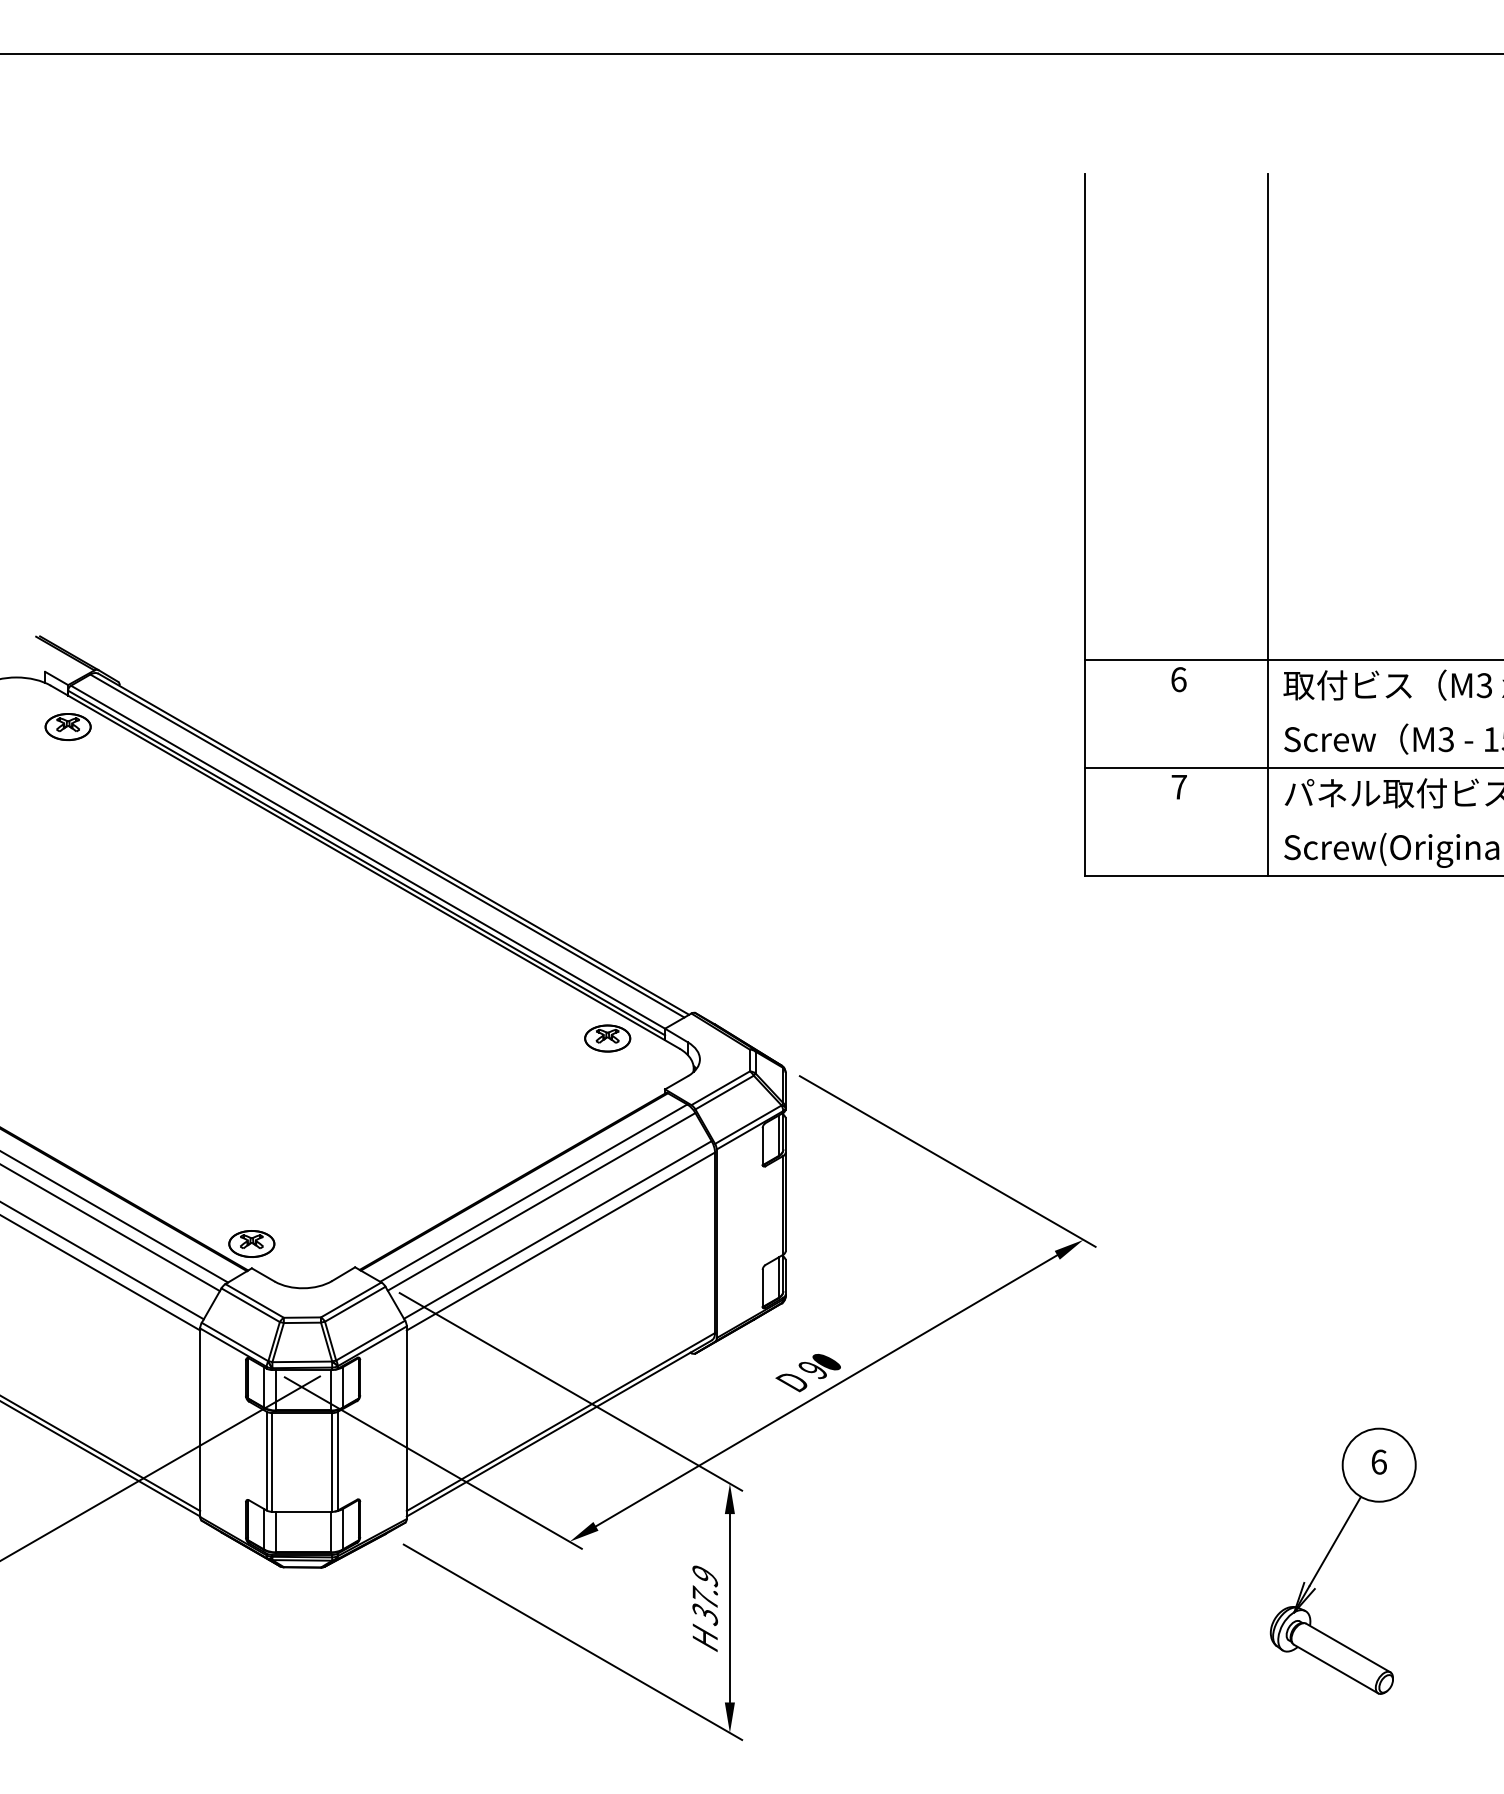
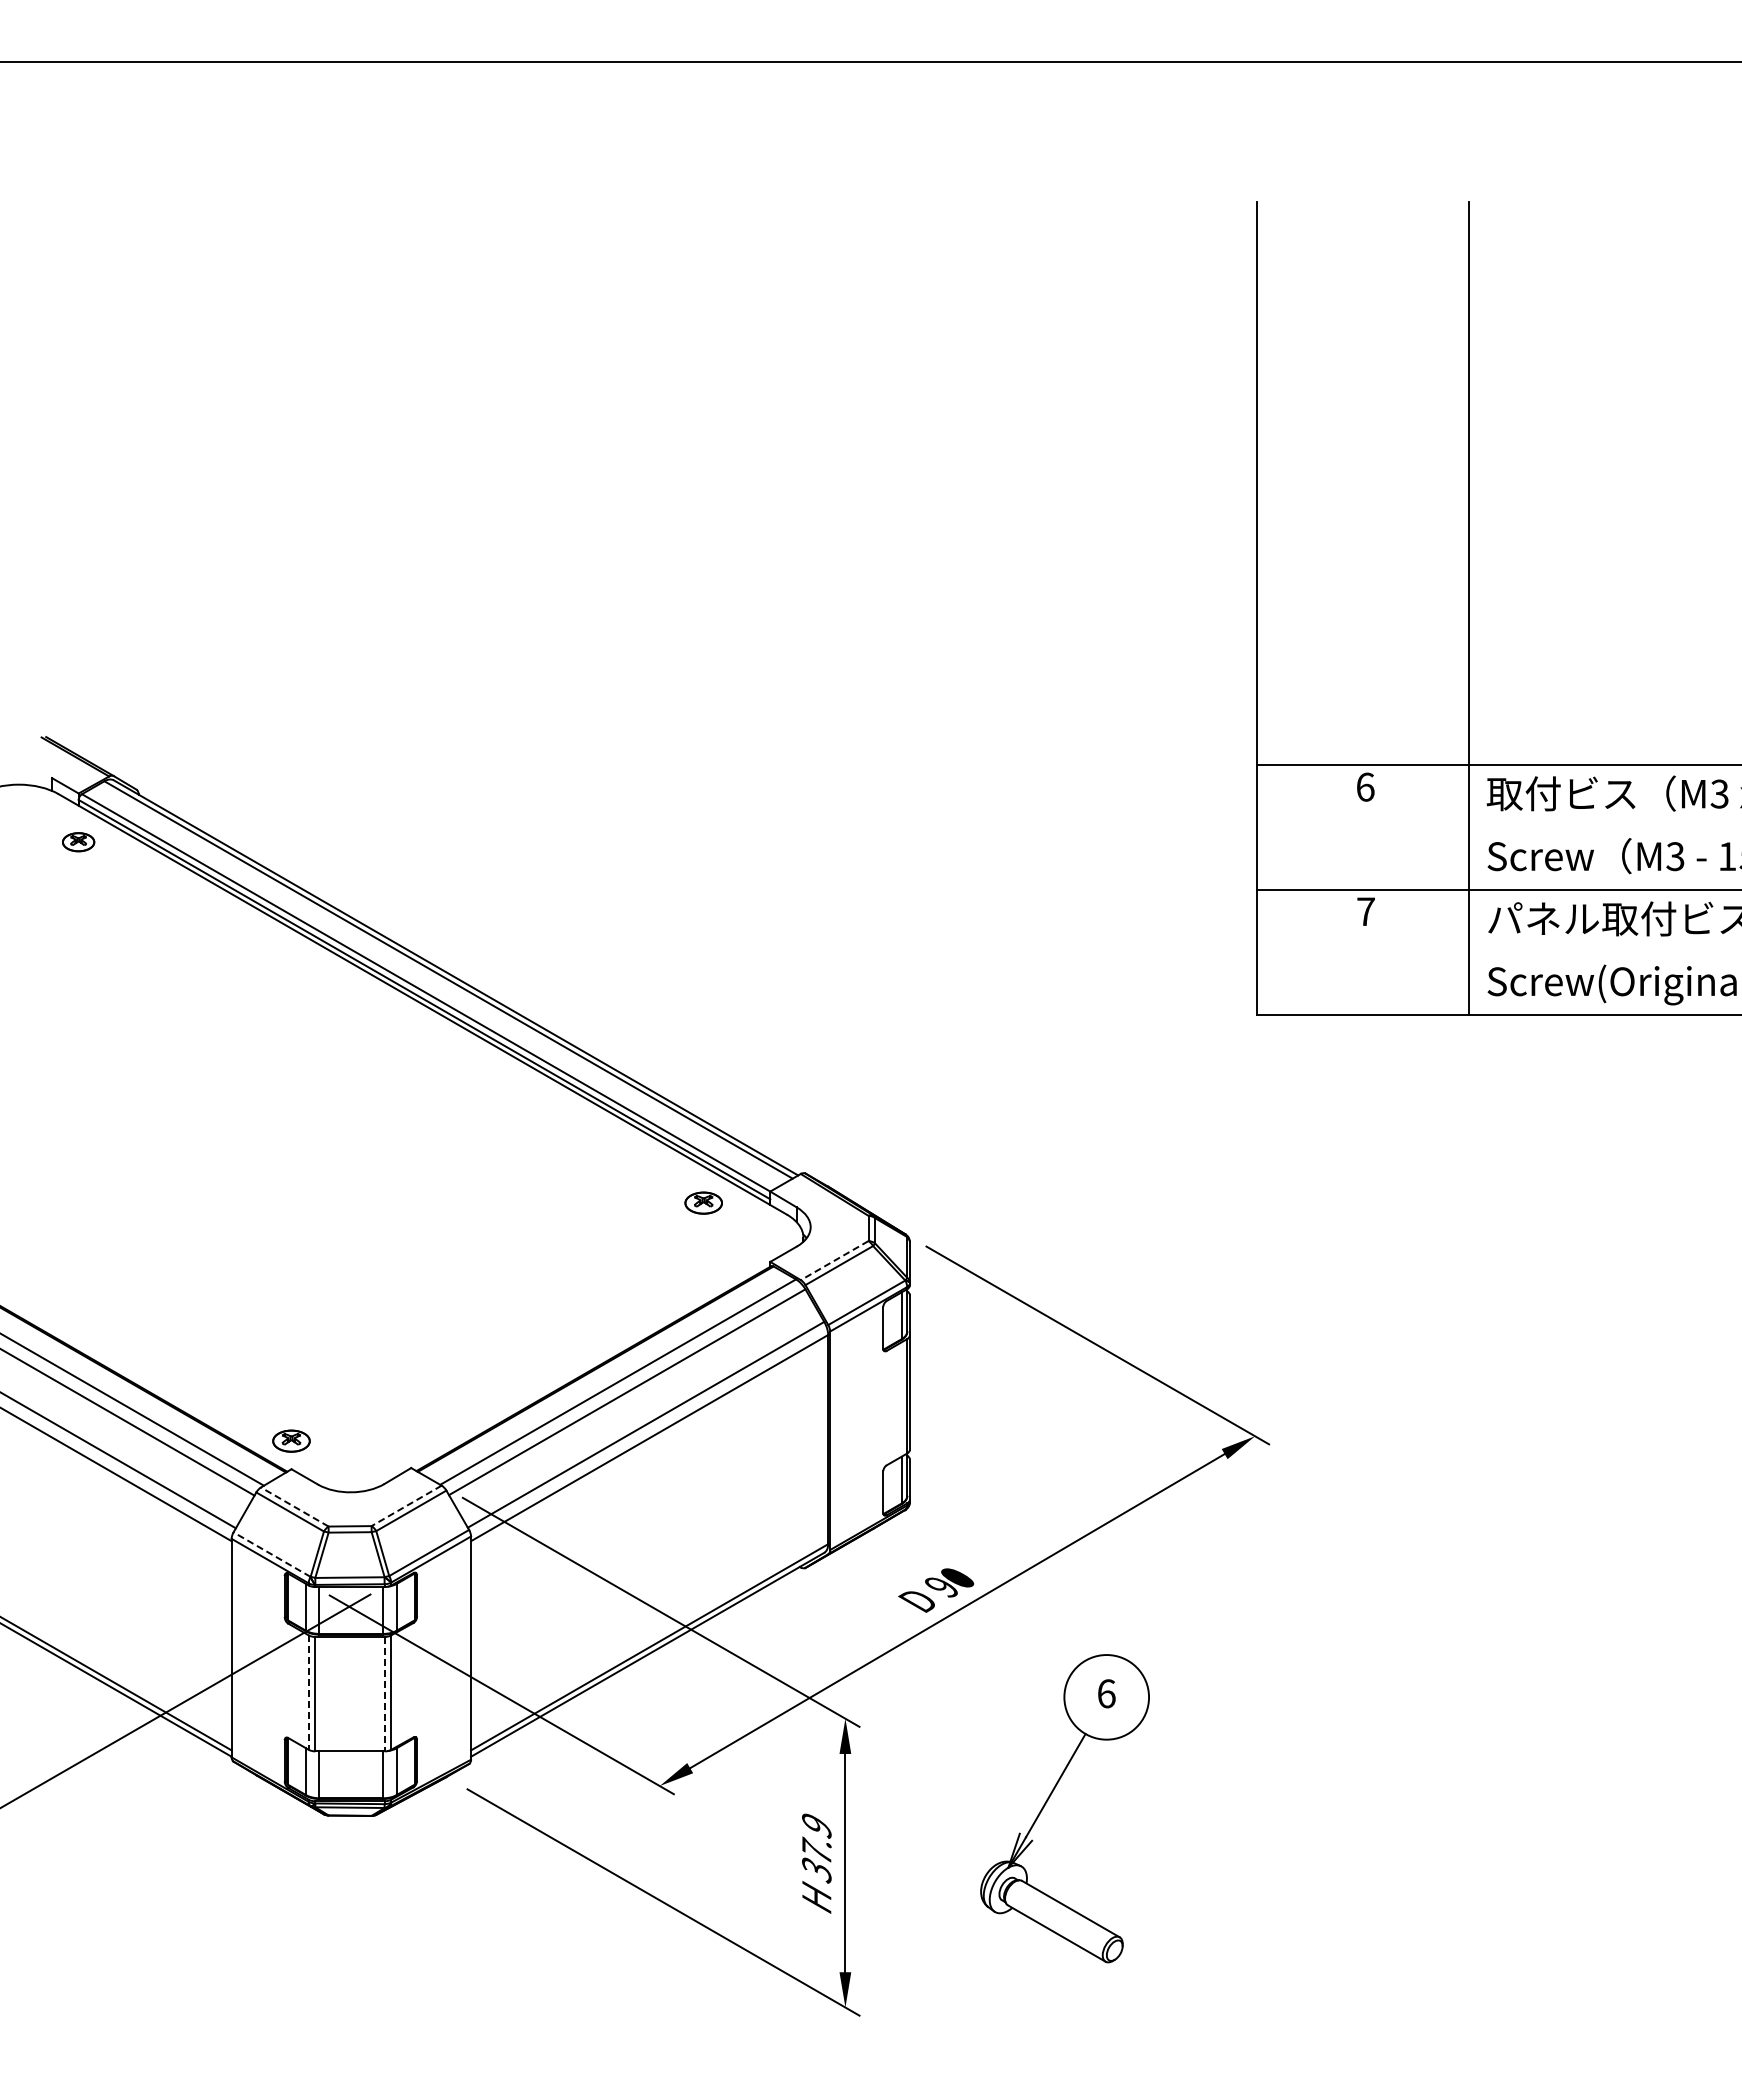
part: (67, 727) -> (78, 842), size x0.6
part: (607, 1038) -> (703, 1203), size x0.7
line: (720, 1088) -> (834, 1260), solid -> dashed
part: (251, 1244) -> (291, 1441), size x0.7
line: (254, 1300) -> (294, 1506), solid -> dashed
line: (351, 1300) -> (406, 1506), solid -> dashed
line: (234, 1341) -> (271, 1554), solid -> dashed
line: (266, 1461) -> (308, 1693), solid -> dashed
line: (332, 1462) -> (384, 1694), solid -> dashed
part: (1328, 1554) -> (1048, 1800), moved

